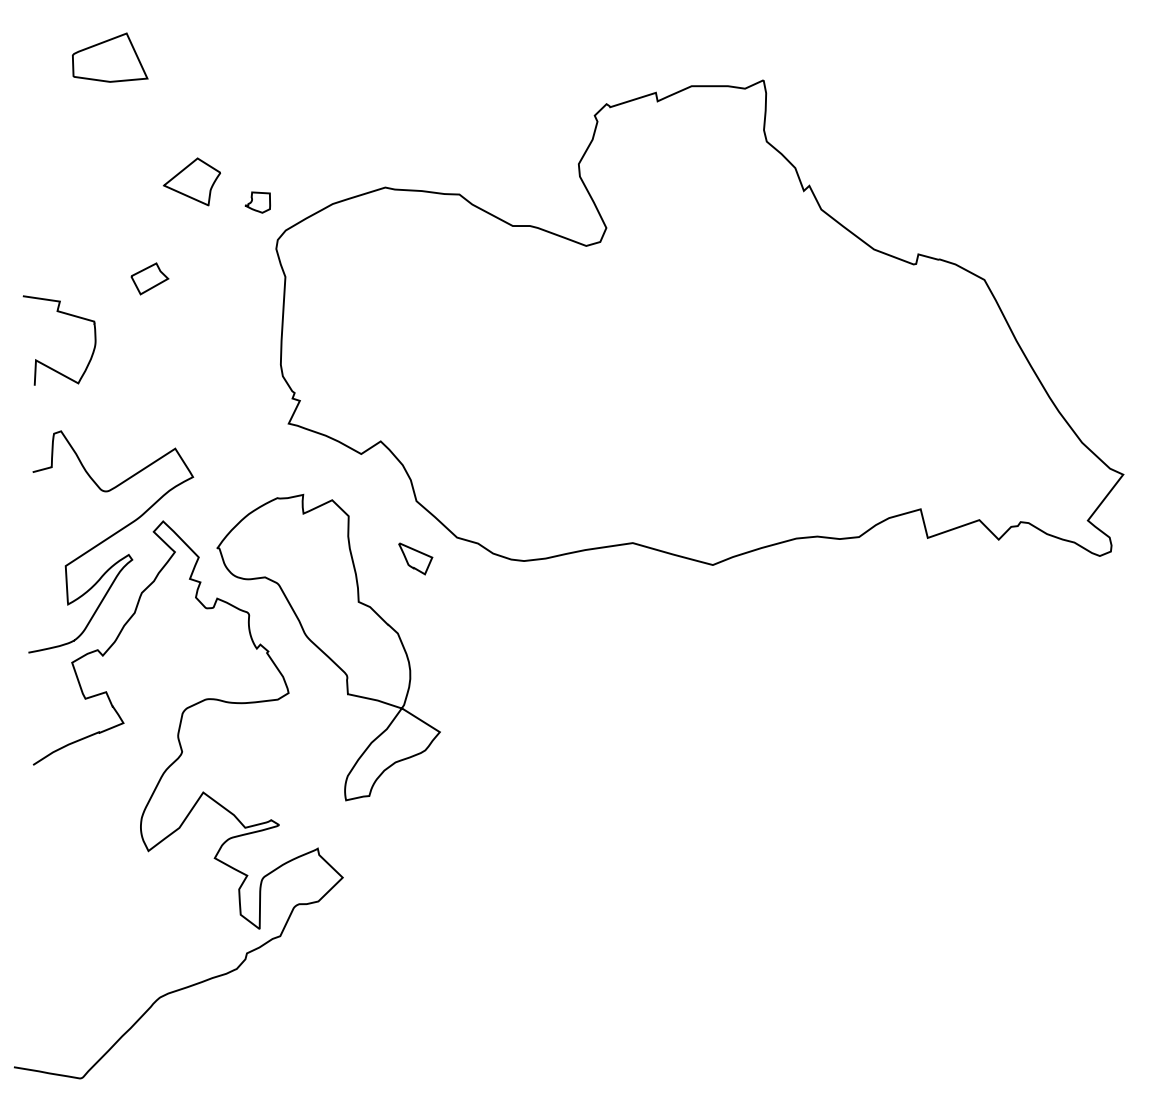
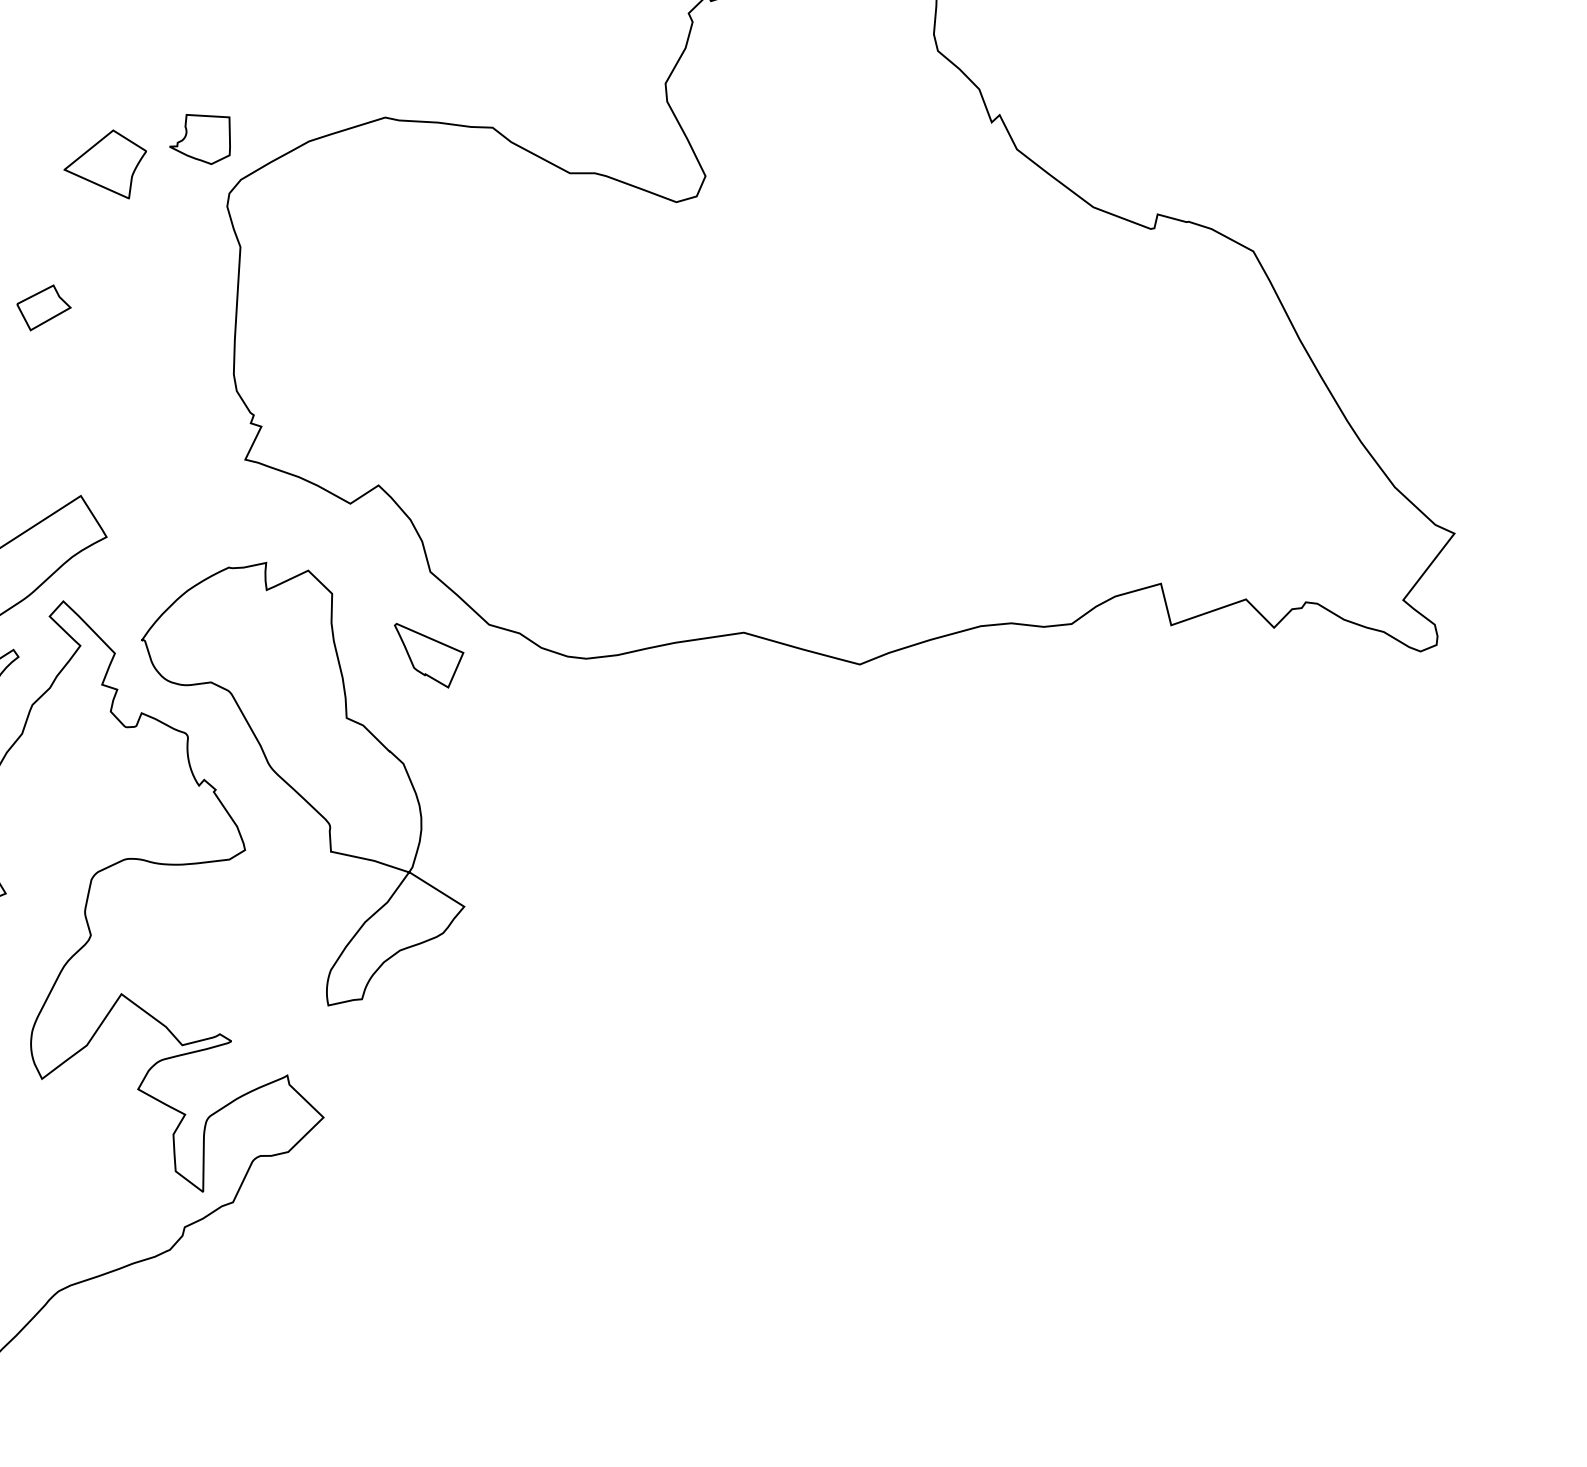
part: (191, 181) -> (104, 163), moved
part: (257, 202) -> (200, 139), size x1.67
part: (149, 278) -> (43, 307), moved
part: (415, 558) -> (428, 655), size x1.43

